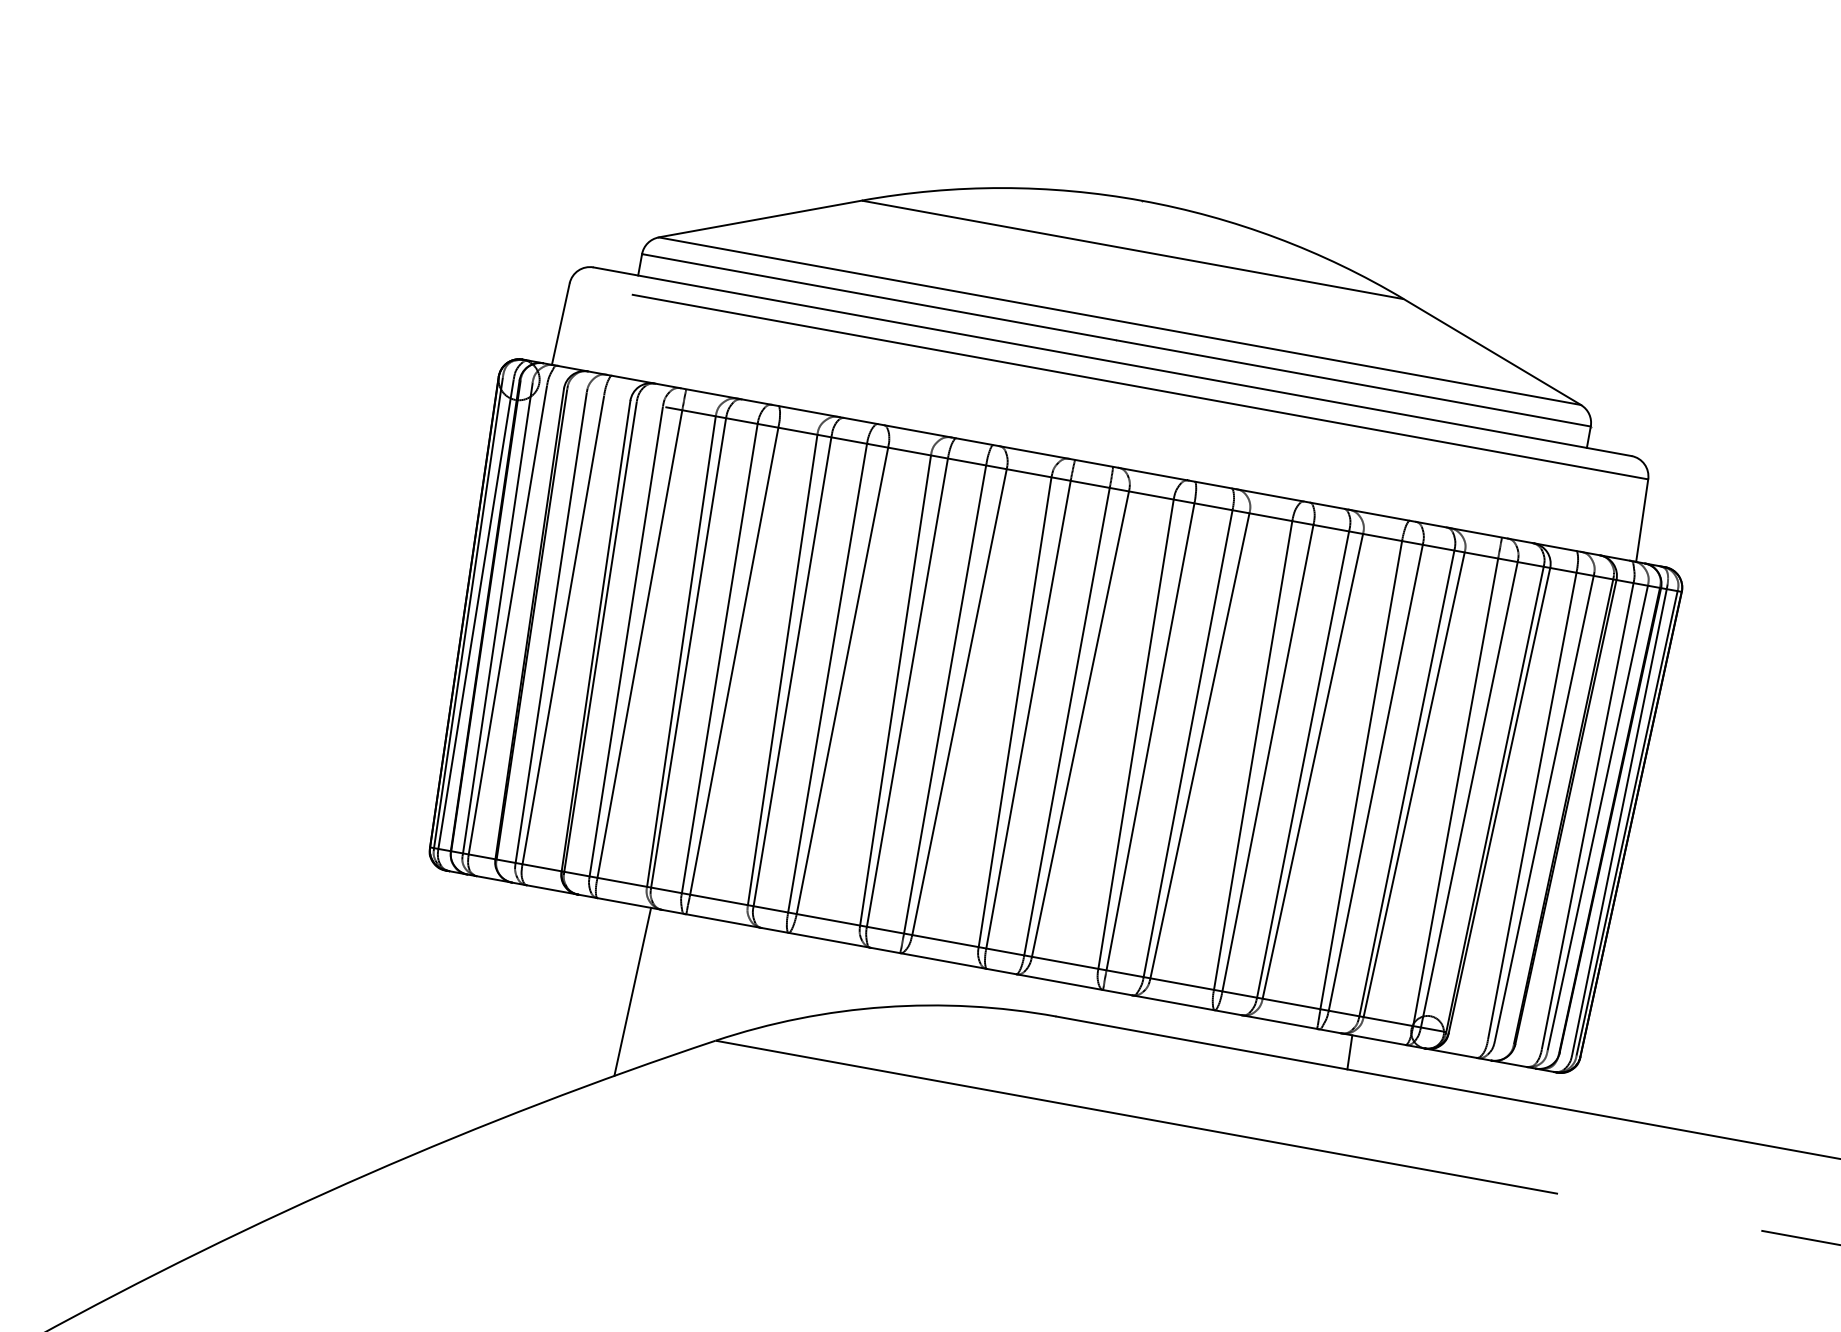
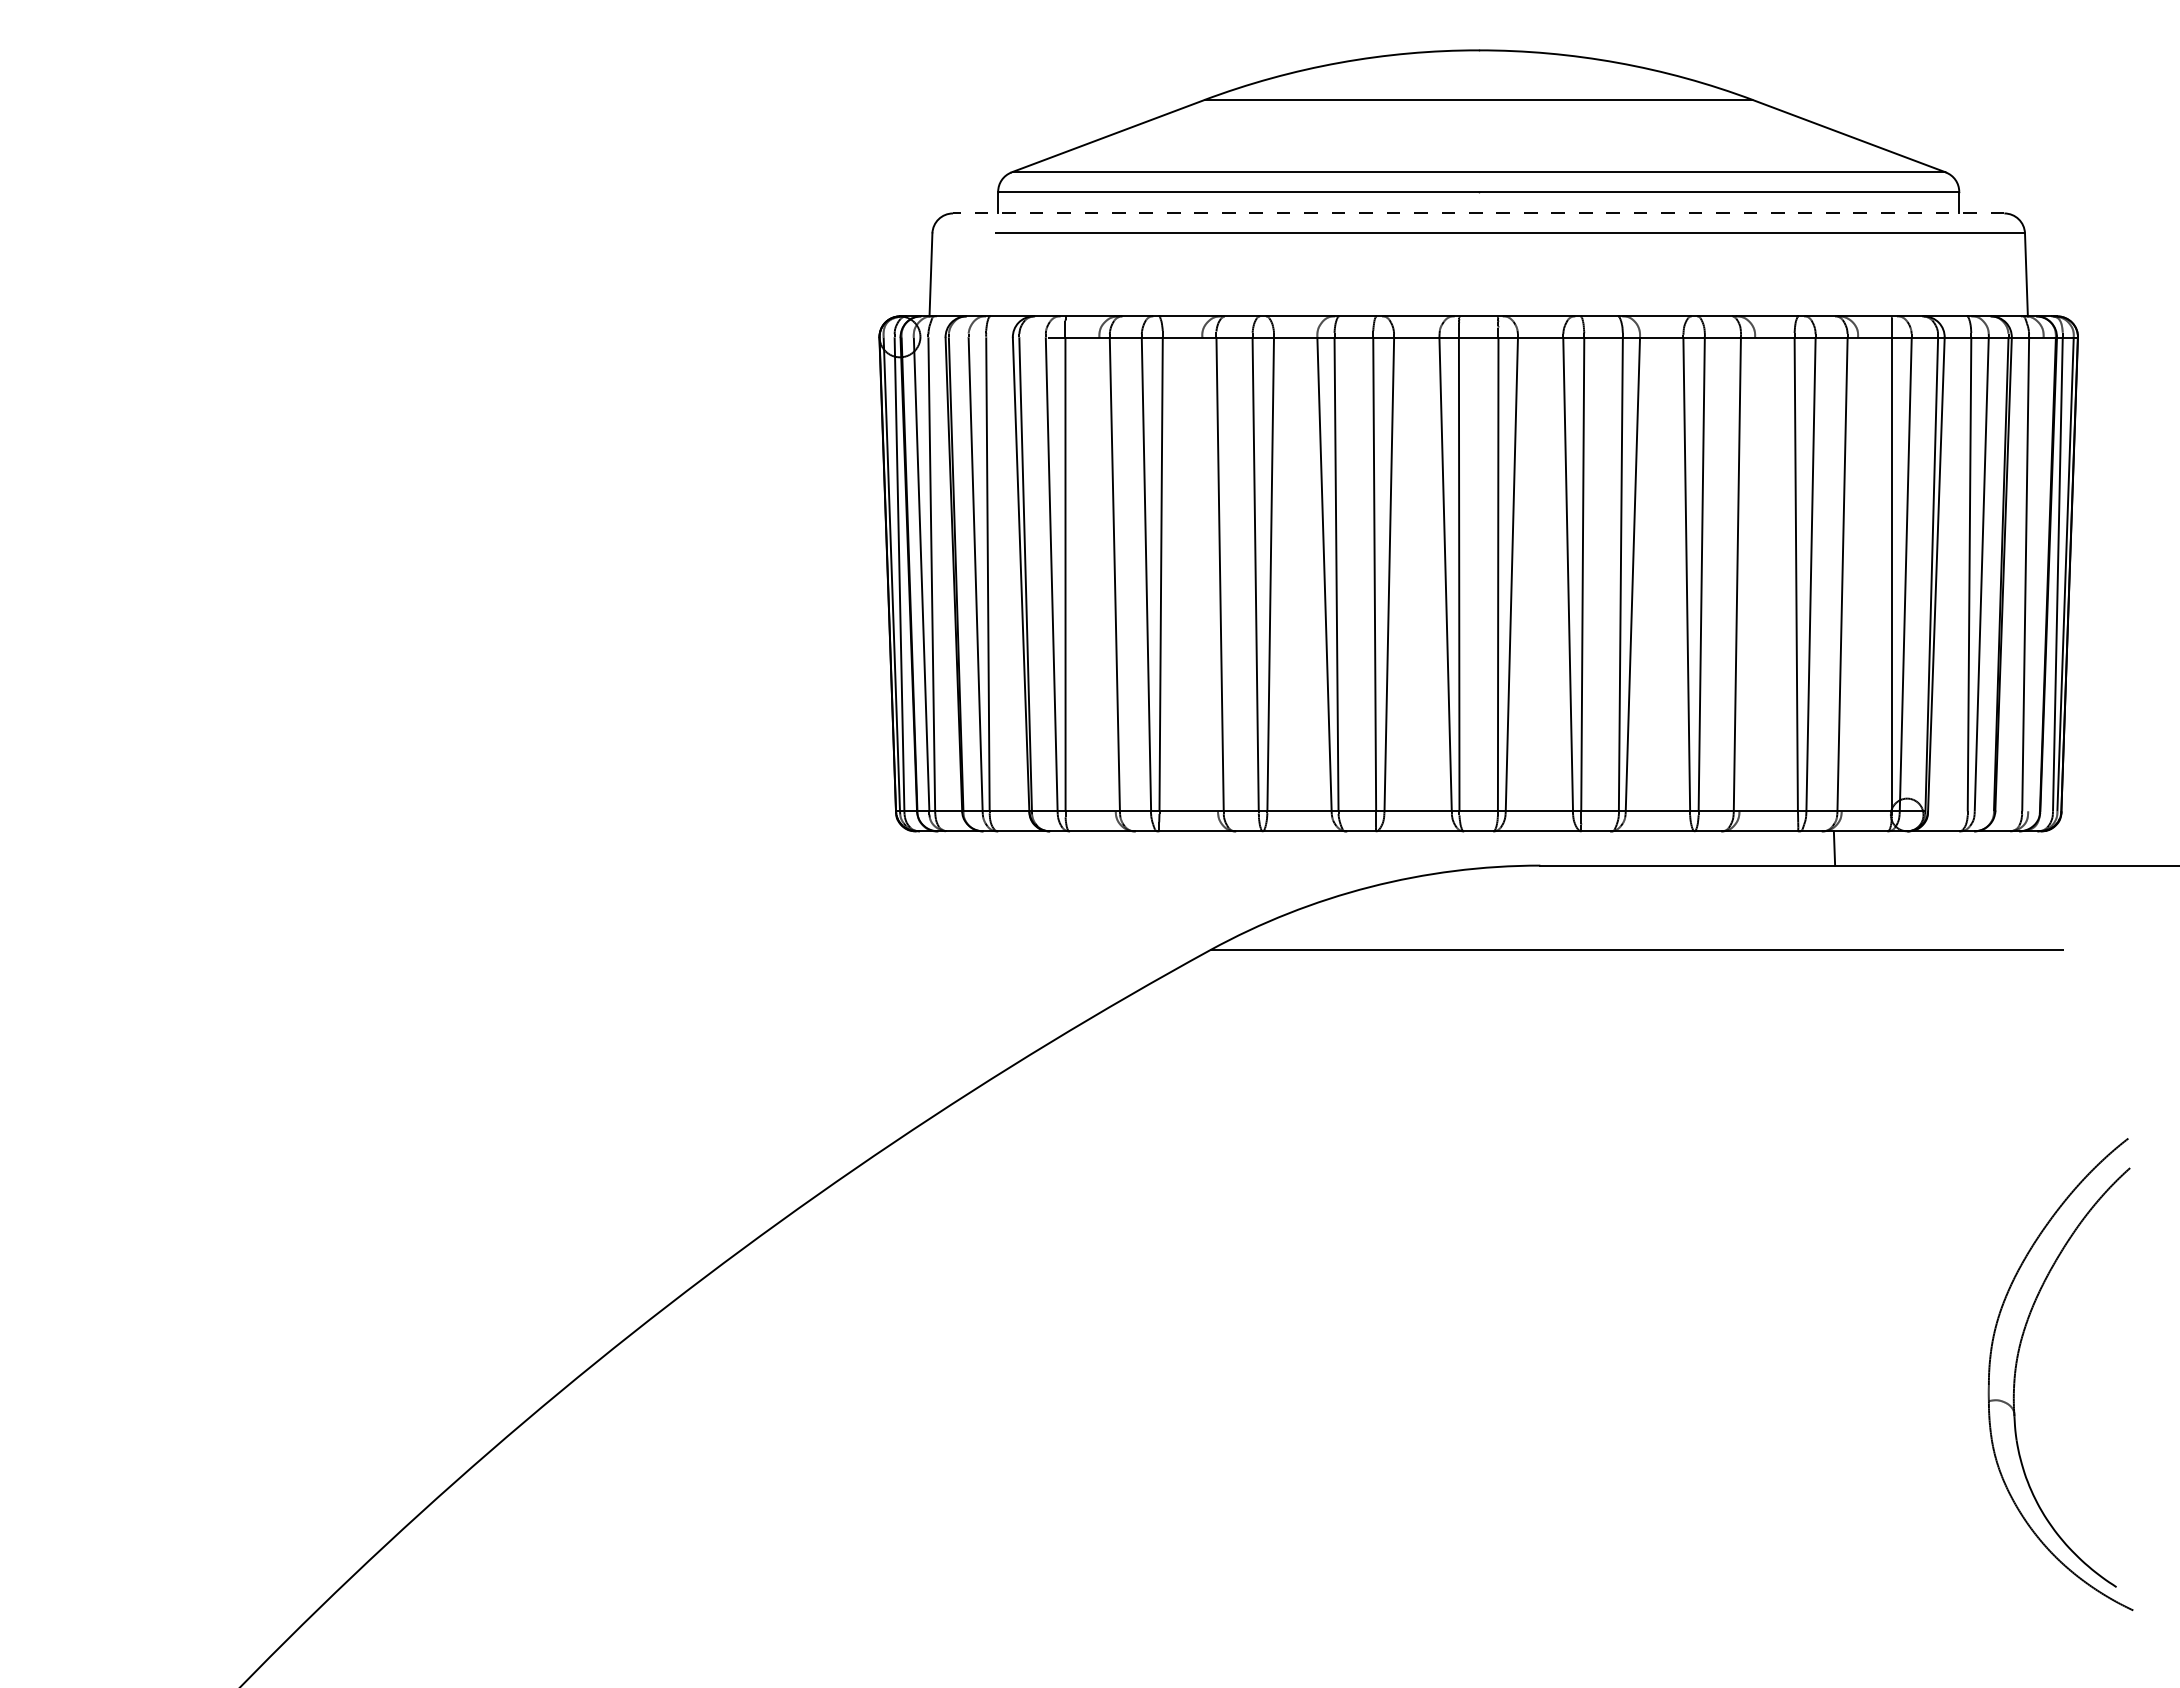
line: (1112, 361) -> (1478, 213), solid -> dashed
line: (681, 651) -> (1107, 574), removed
line: (782, 669) -> (1209, 574), removed
line: (1313, 766) -> (1747, 574), removed
line: (1413, 784) -> (1849, 574), removed
line: (1597, 818) -> (2035, 574), removed
line: (632, 991) -> (1120, 916), removed

